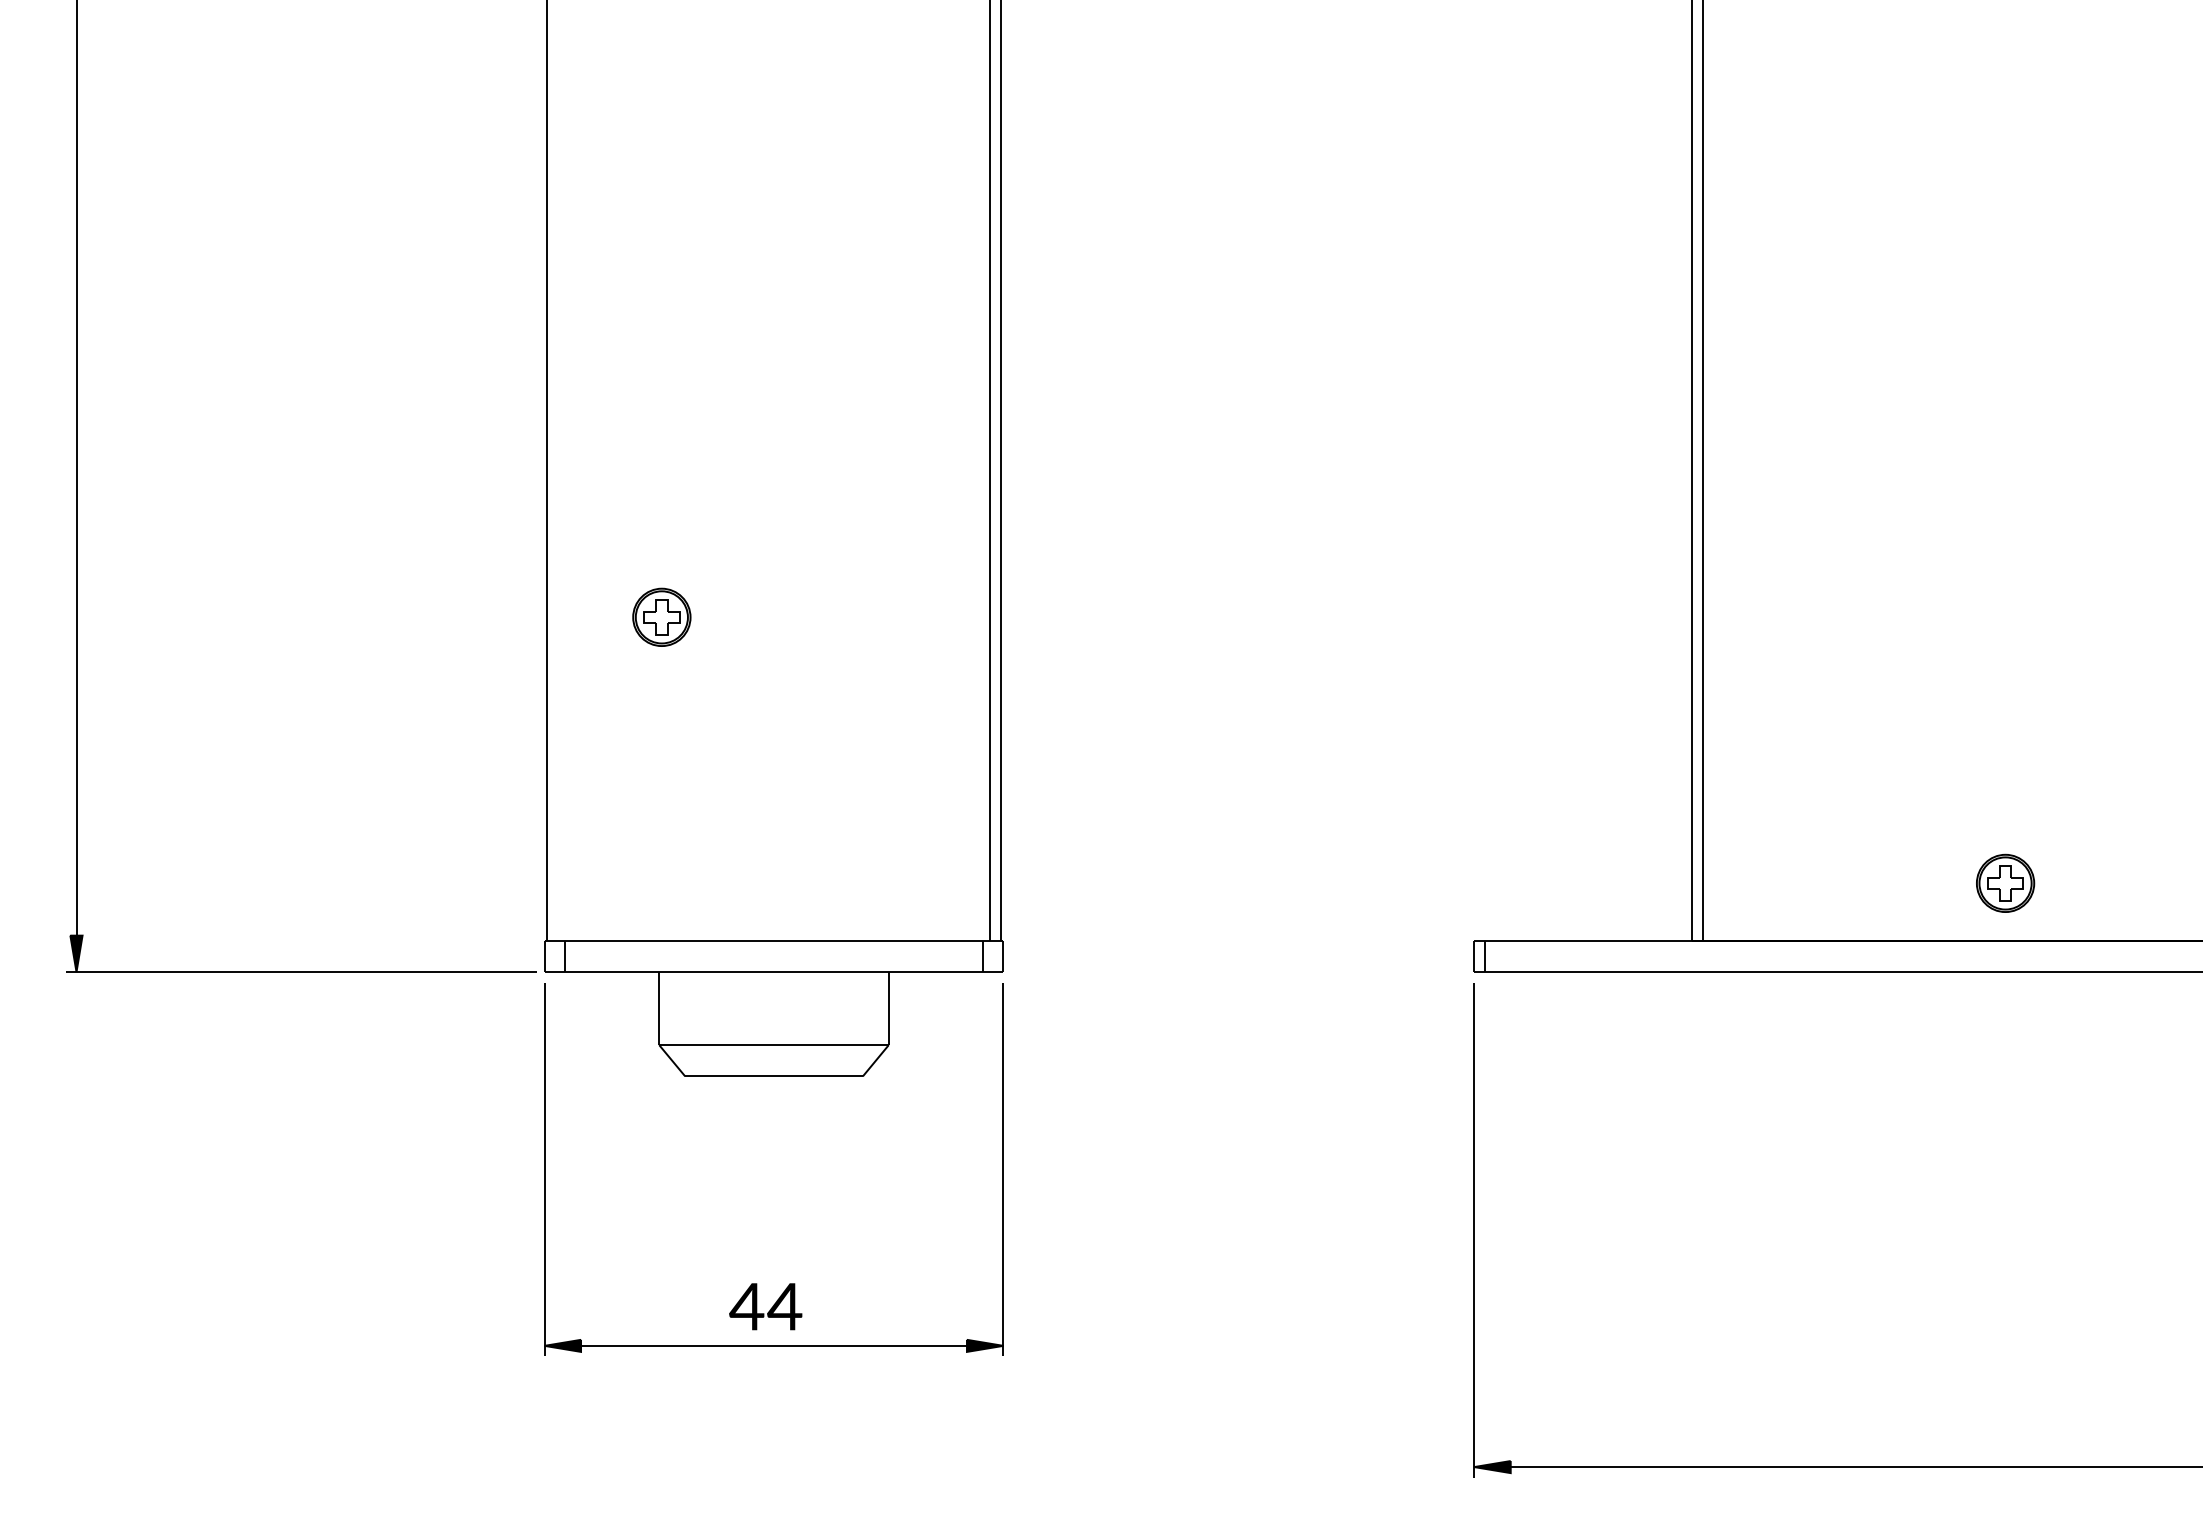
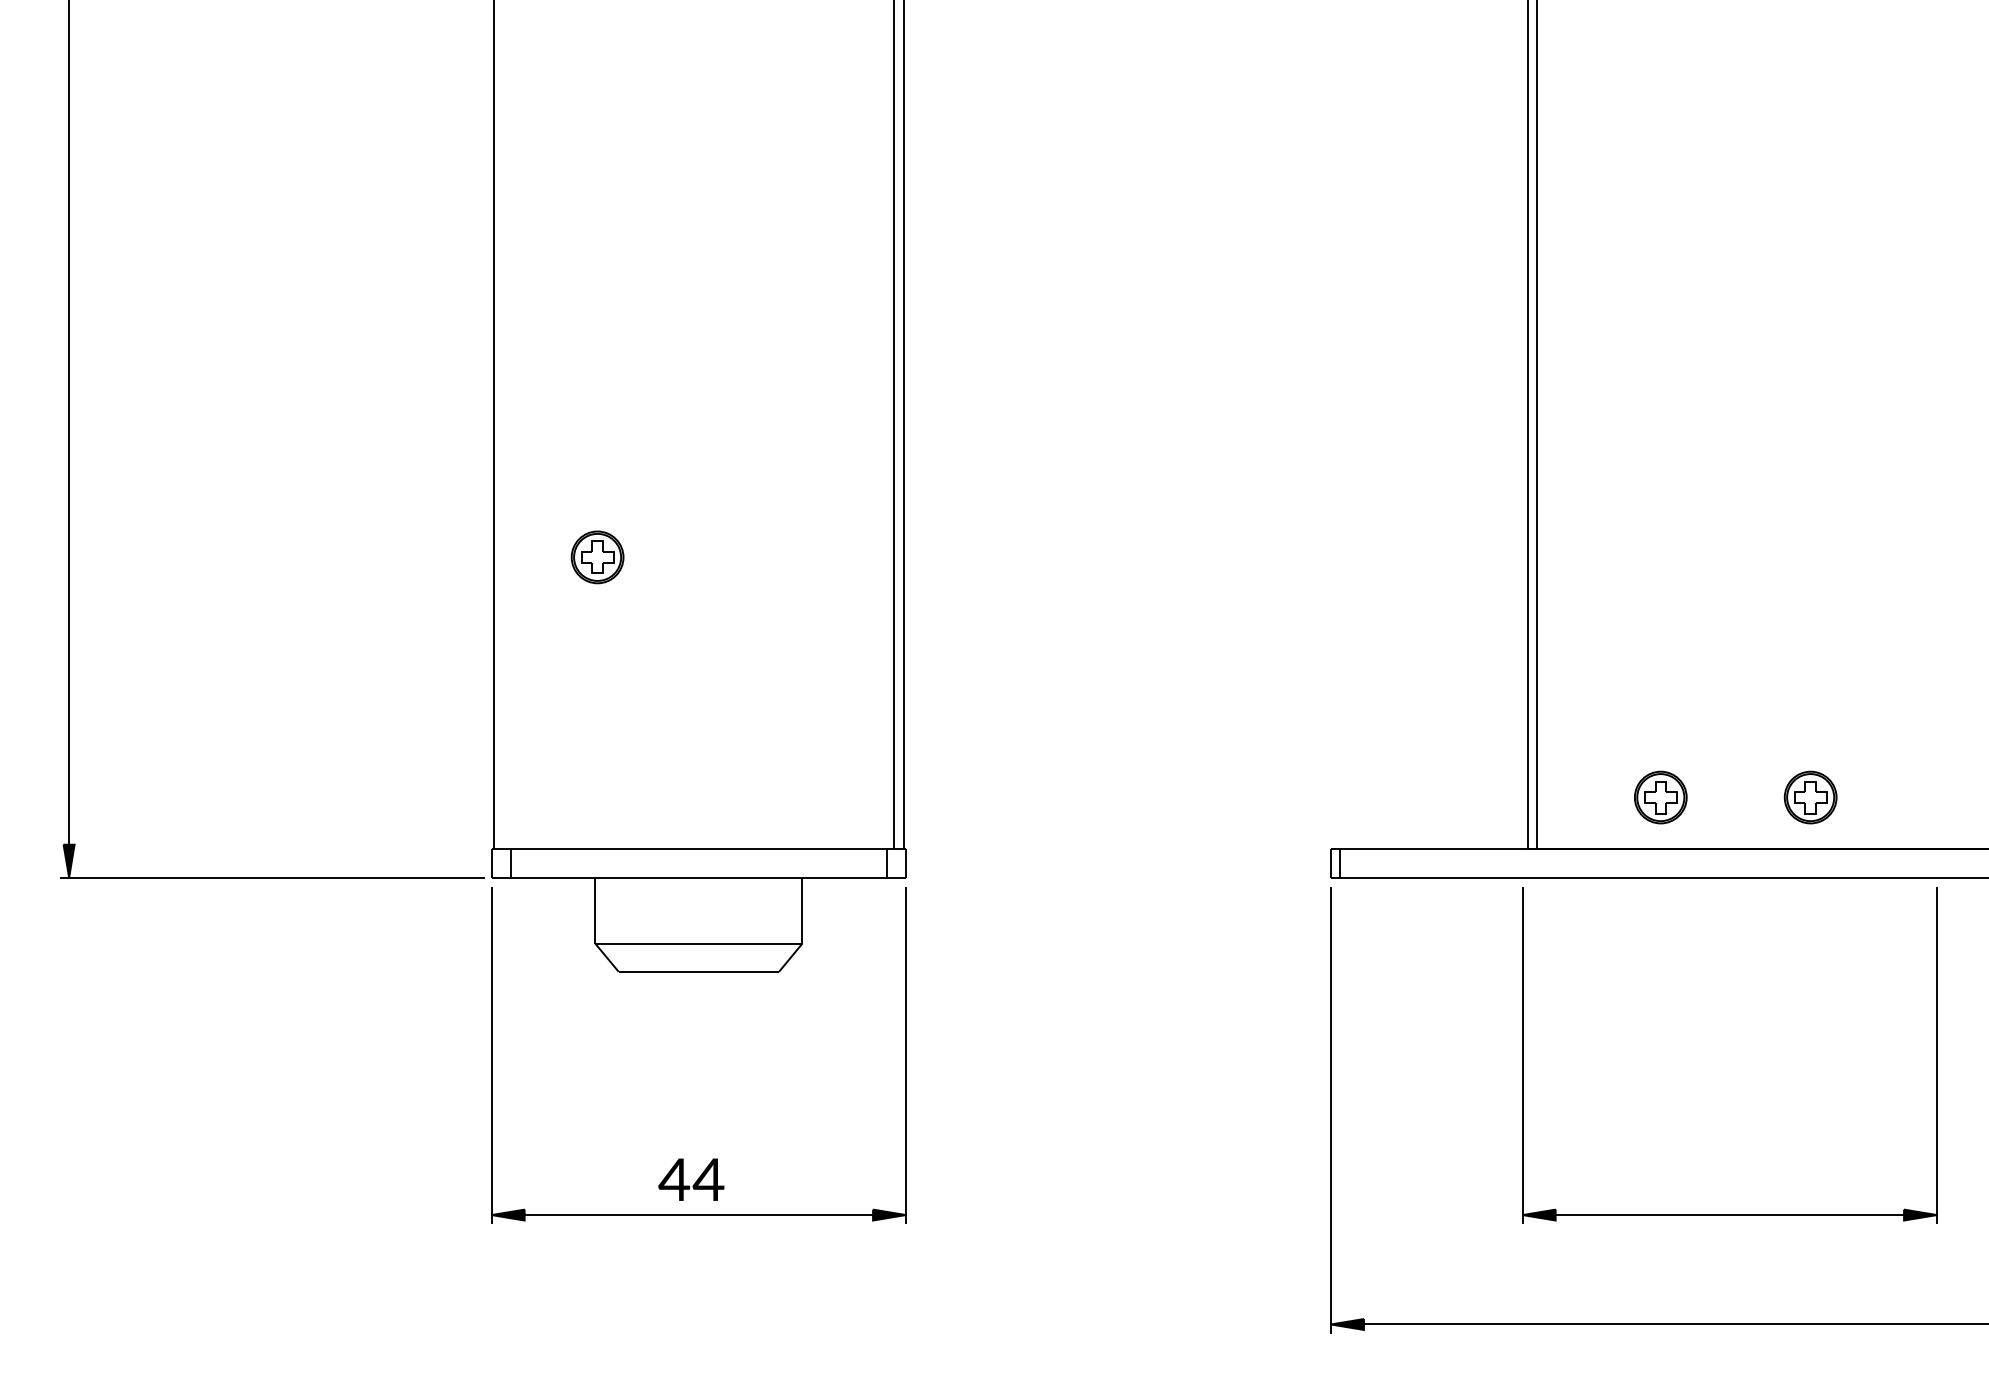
part: (1839, 882) -> (1660, 796), added
part: (1915, 1345) -> (1729, 1214), added

